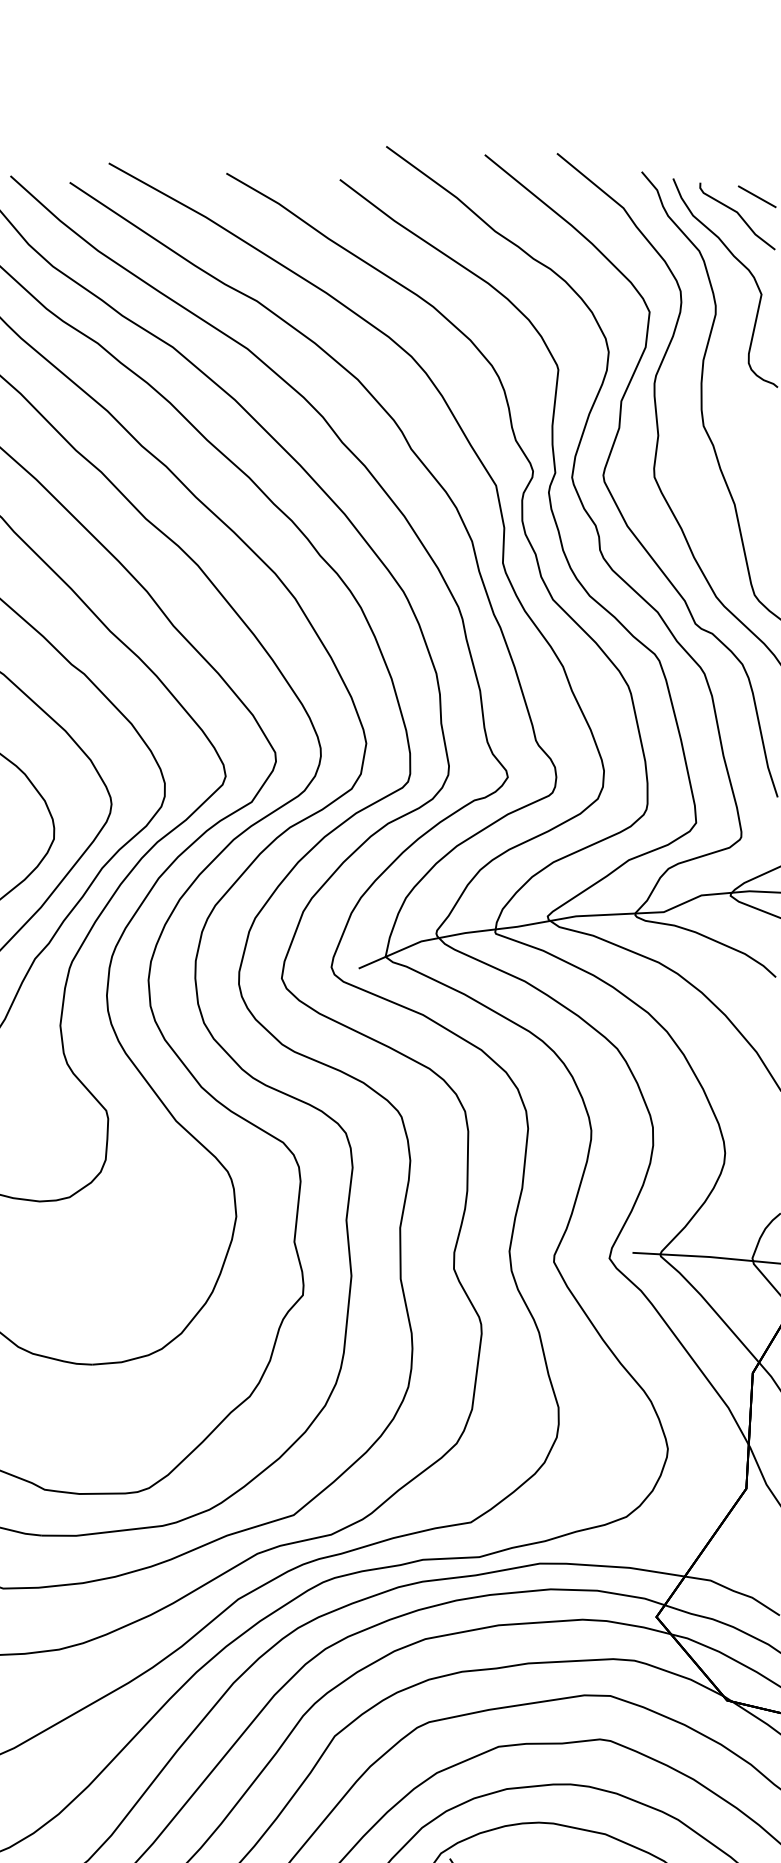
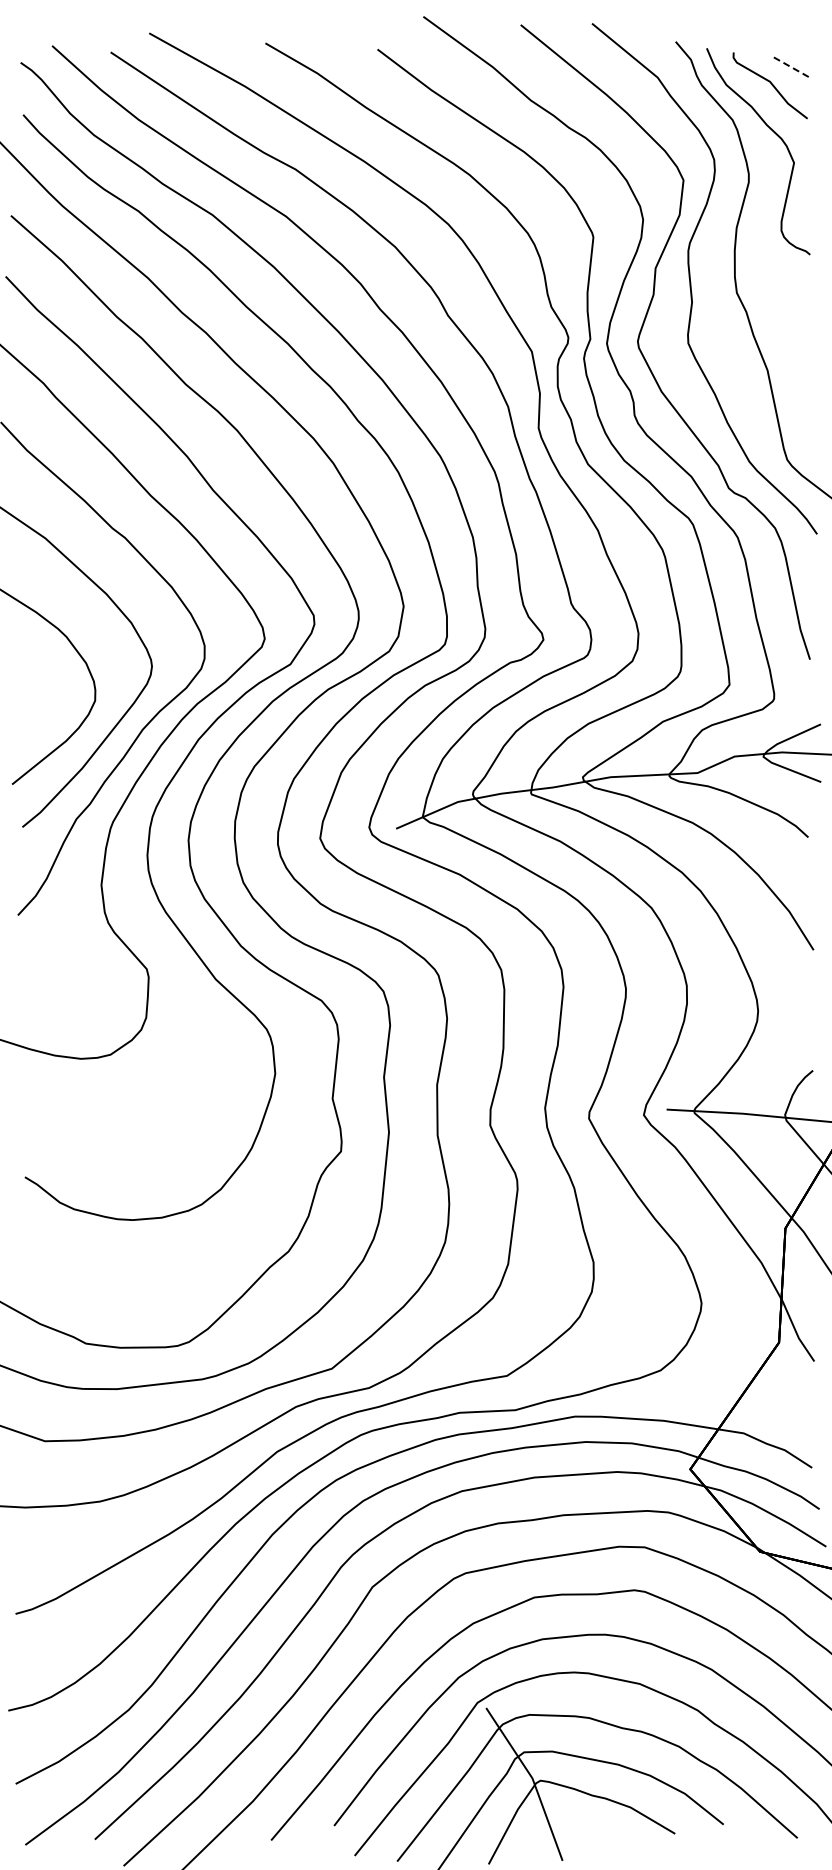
line: (756, 196) -> (789, 66), solid -> dashed

